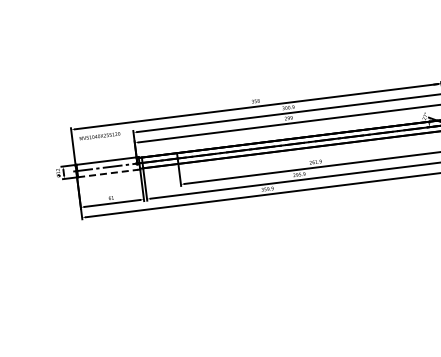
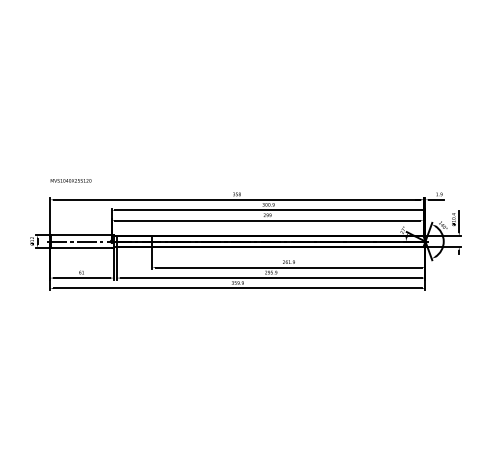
text: (99, 135) -> (70, 180), moved
line: (109, 173) -> (82, 247), dashed -> solid

